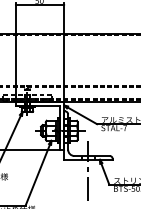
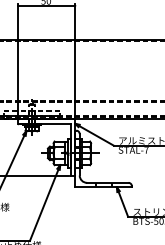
line: (88, 171) -> (103, 200), removed

